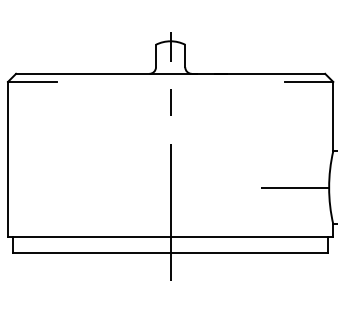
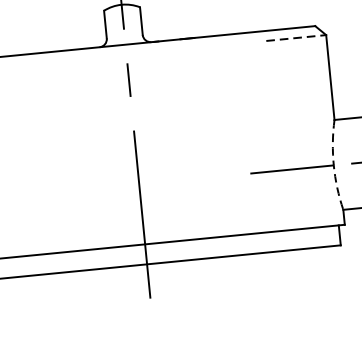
line: (309, 81) -> (296, 37), solid -> dashed
arc: (329, 187) -> (334, 165), solid -> dashed

